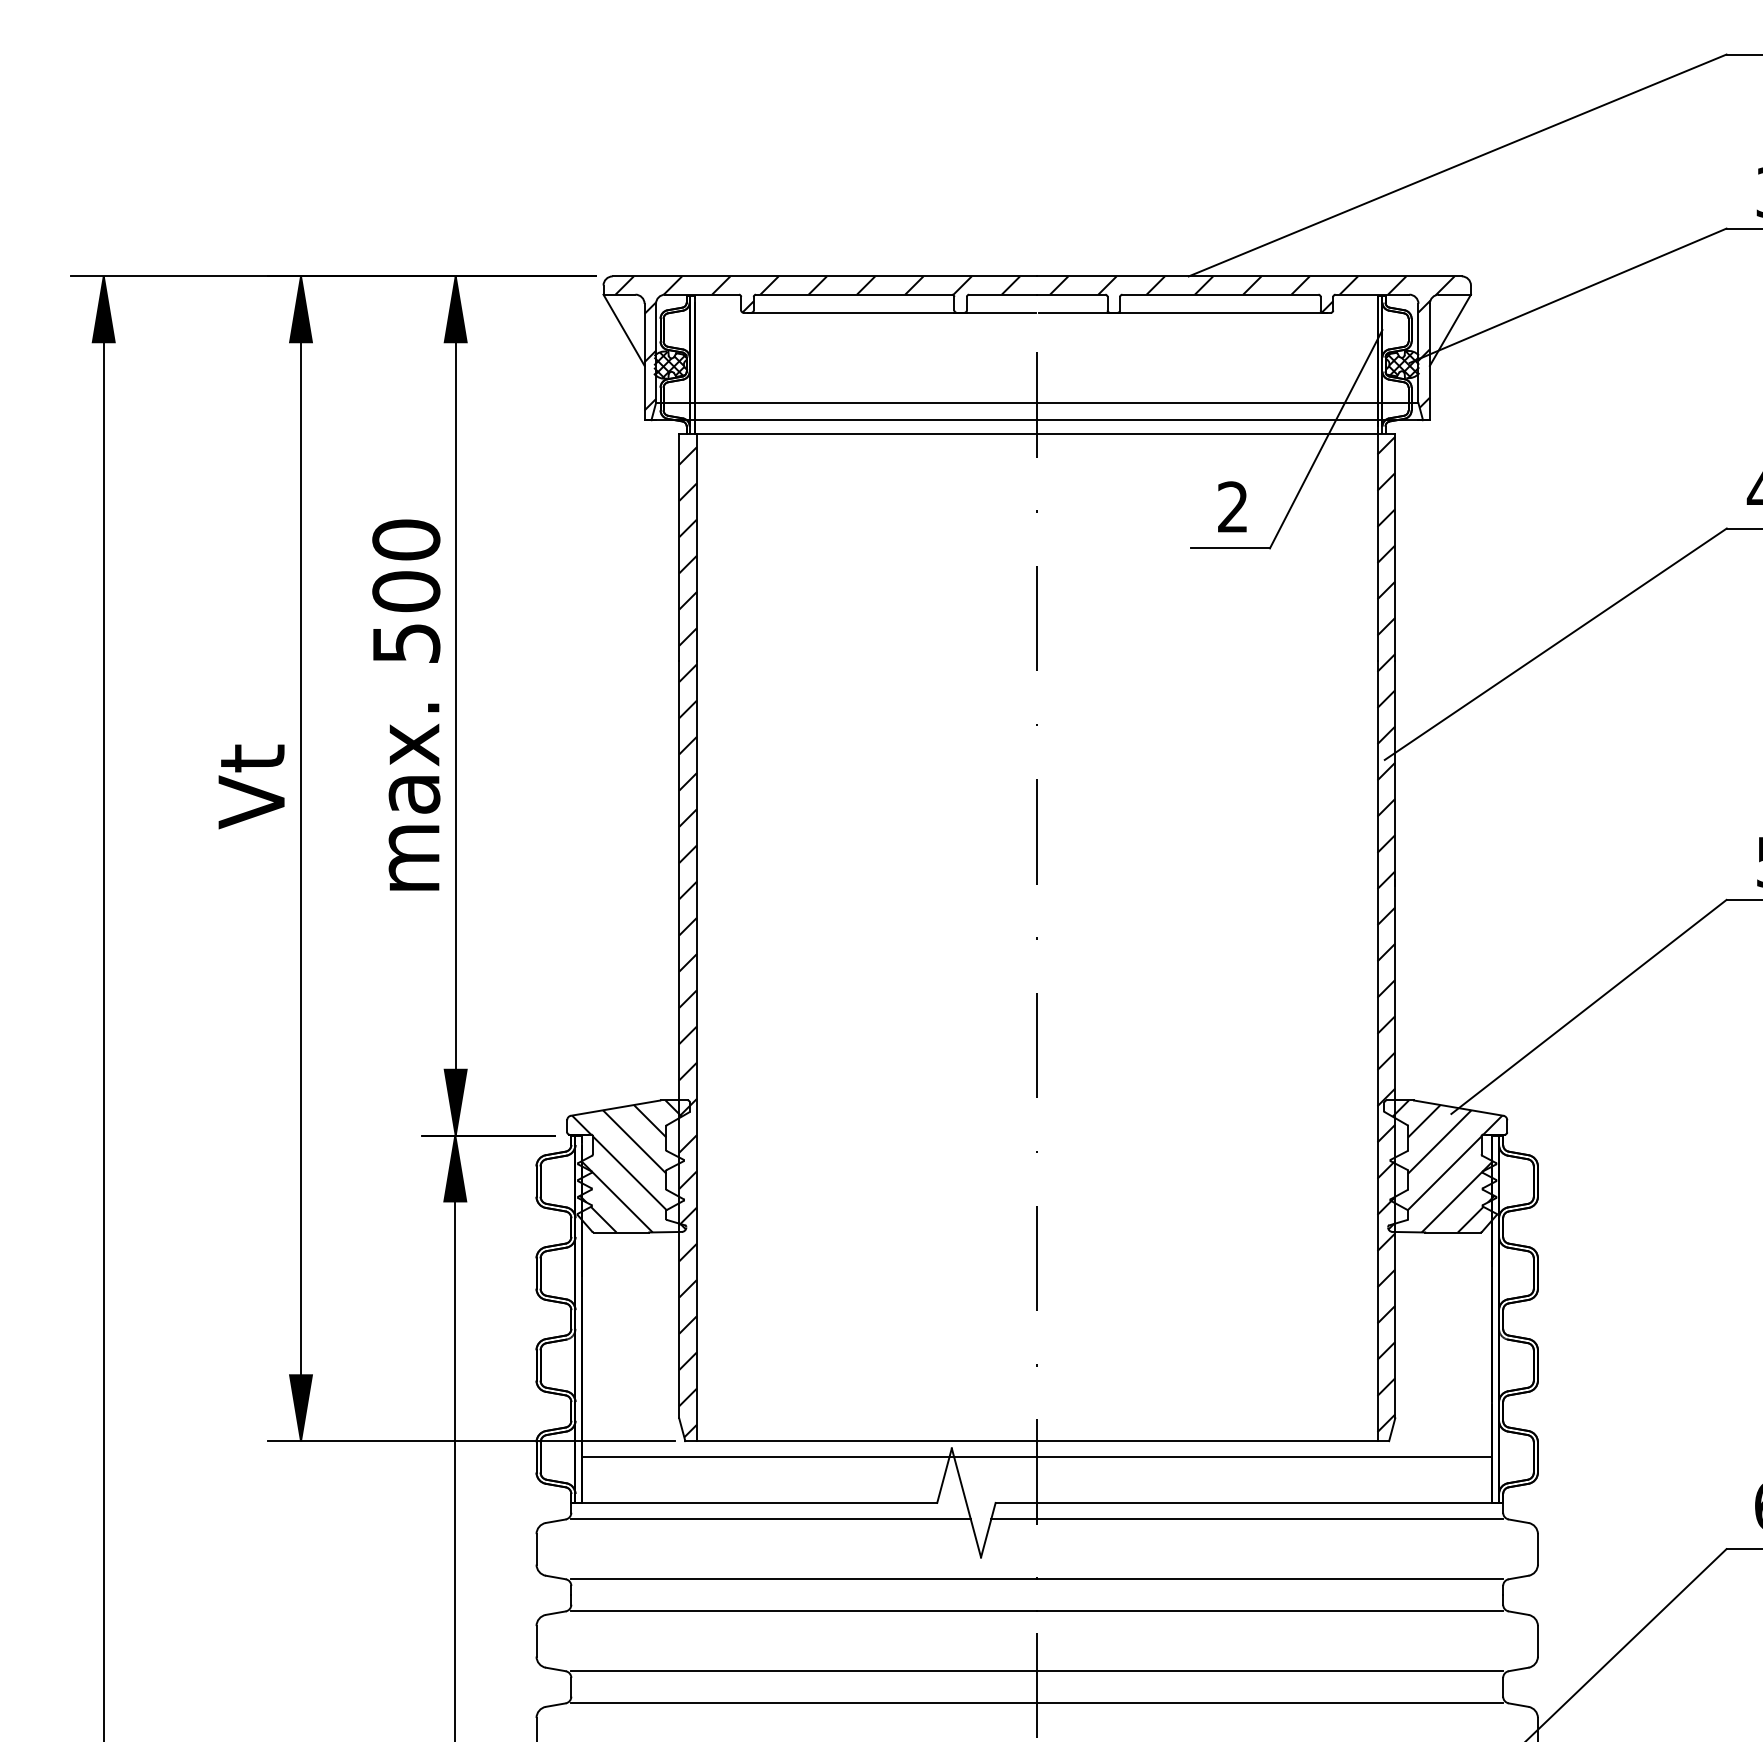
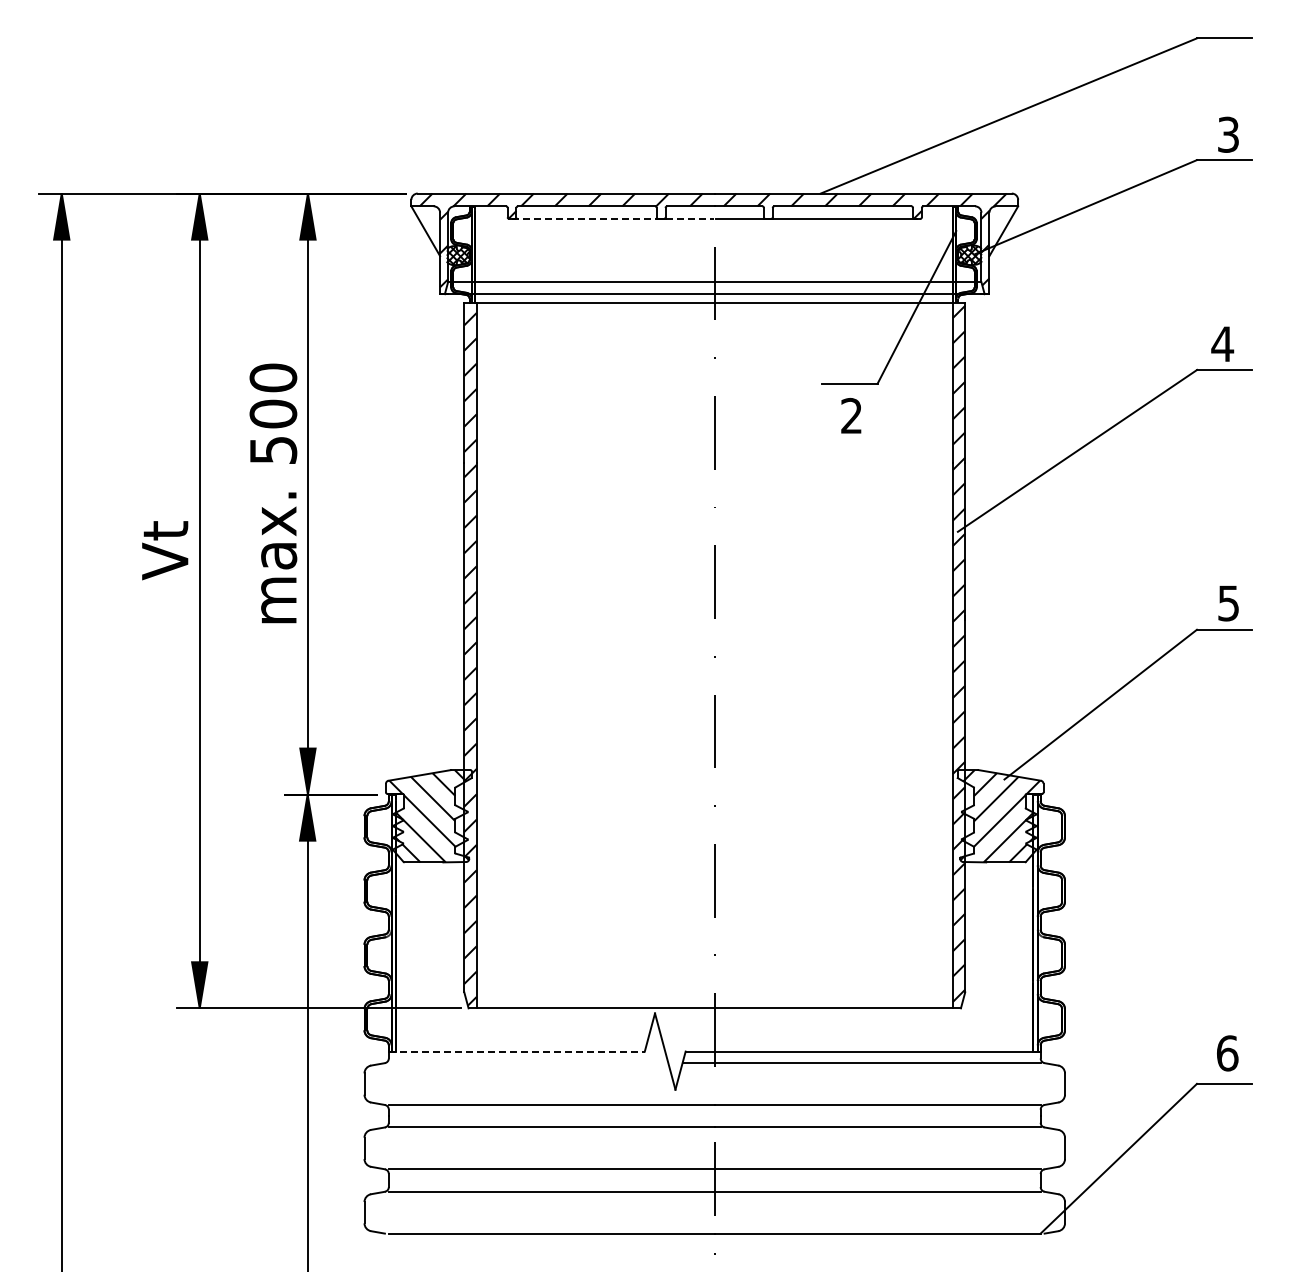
line: (891, 312) -> (612, 218), solid -> dashed
text: (1232, 506) -> (851, 415), moved
line: (1036, 1457) -> (714, 1019), removed
line: (753, 1502) -> (516, 1051), solid -> dashed
line: (770, 1519) -> (528, 1063), removed

